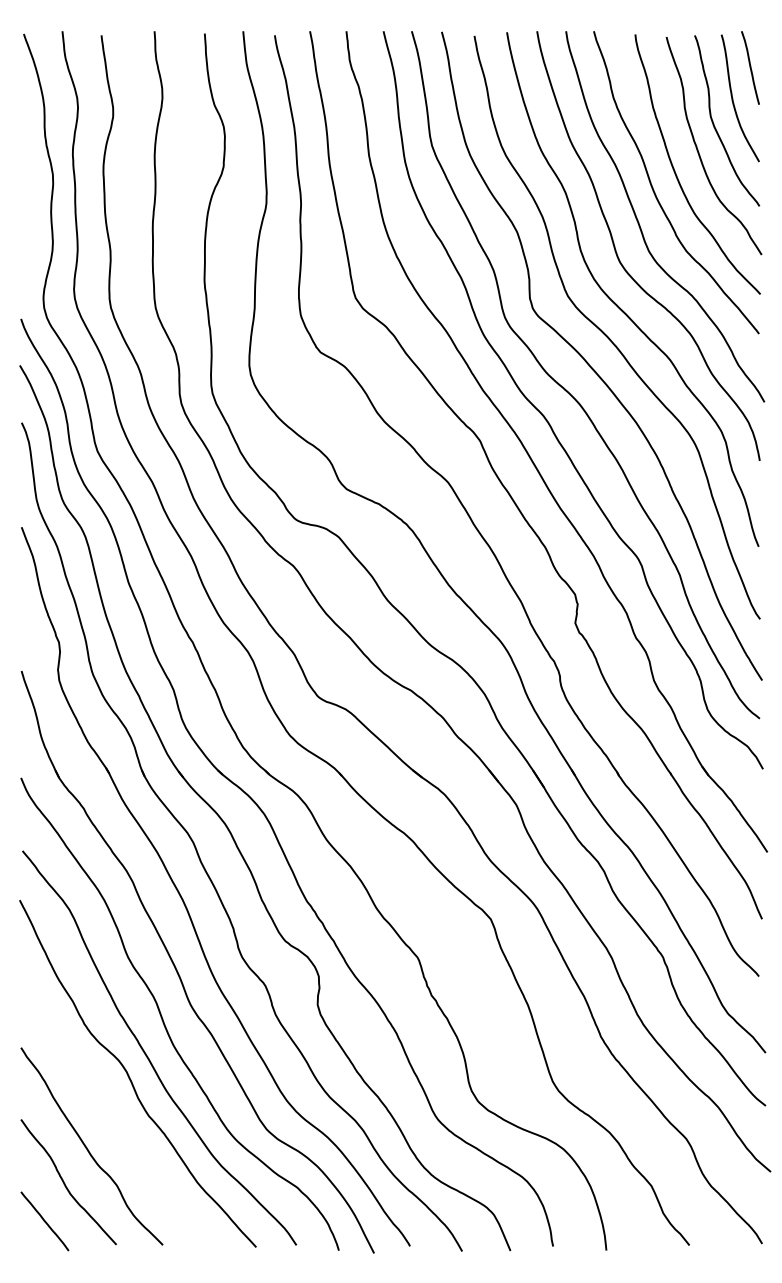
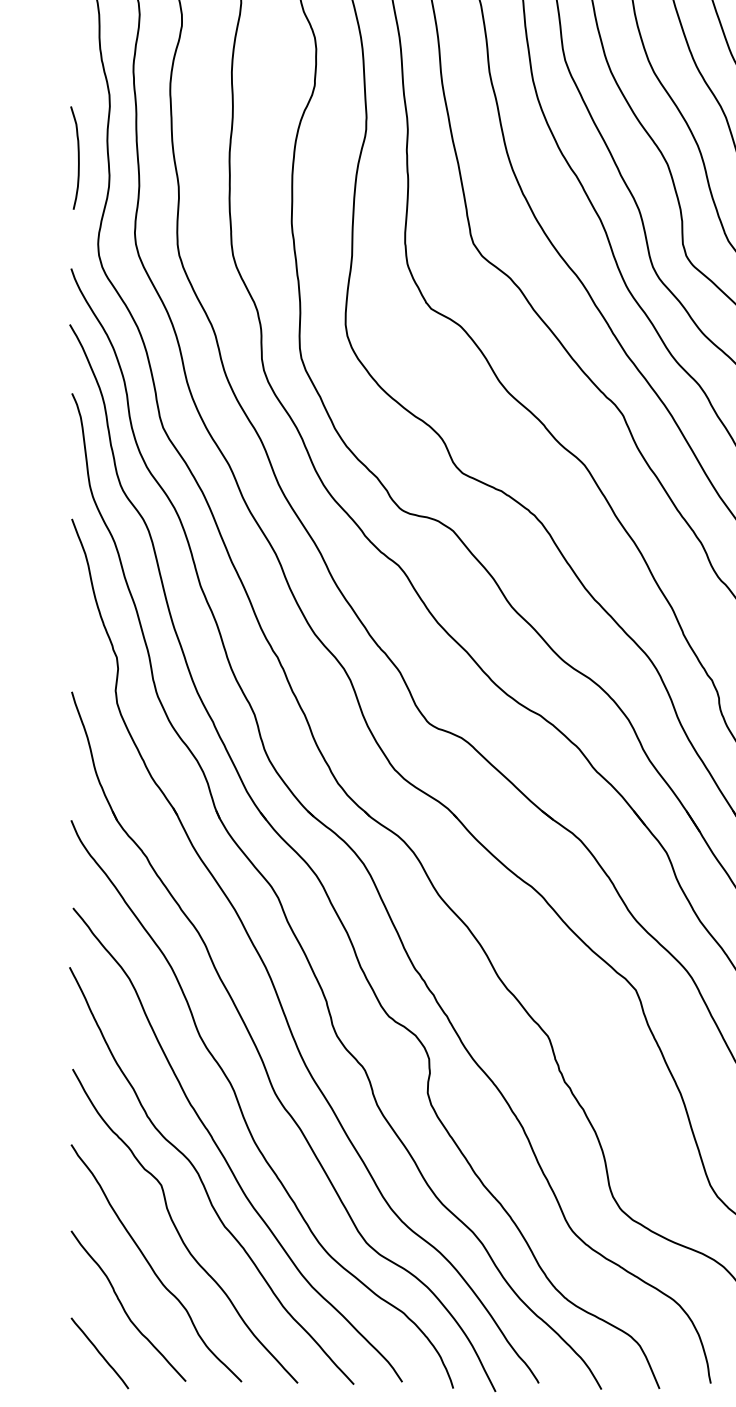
curve: (26, 226) -> (77, 157), added
curve: (109, 1117) -> (177, 1228), added

